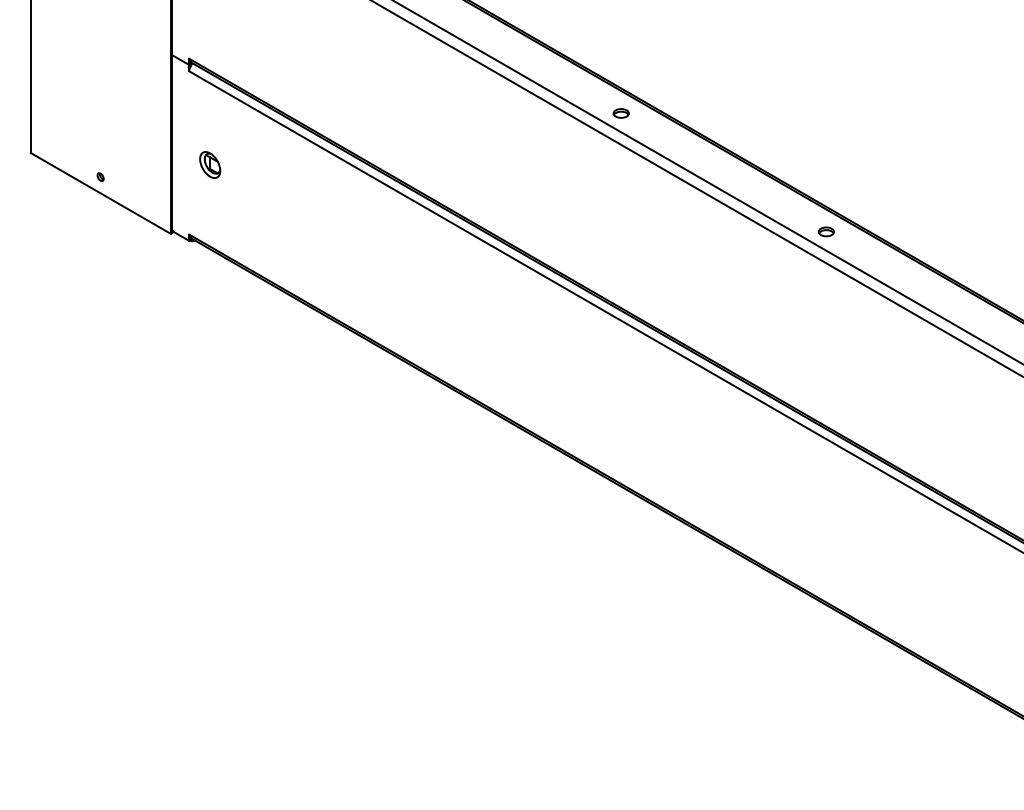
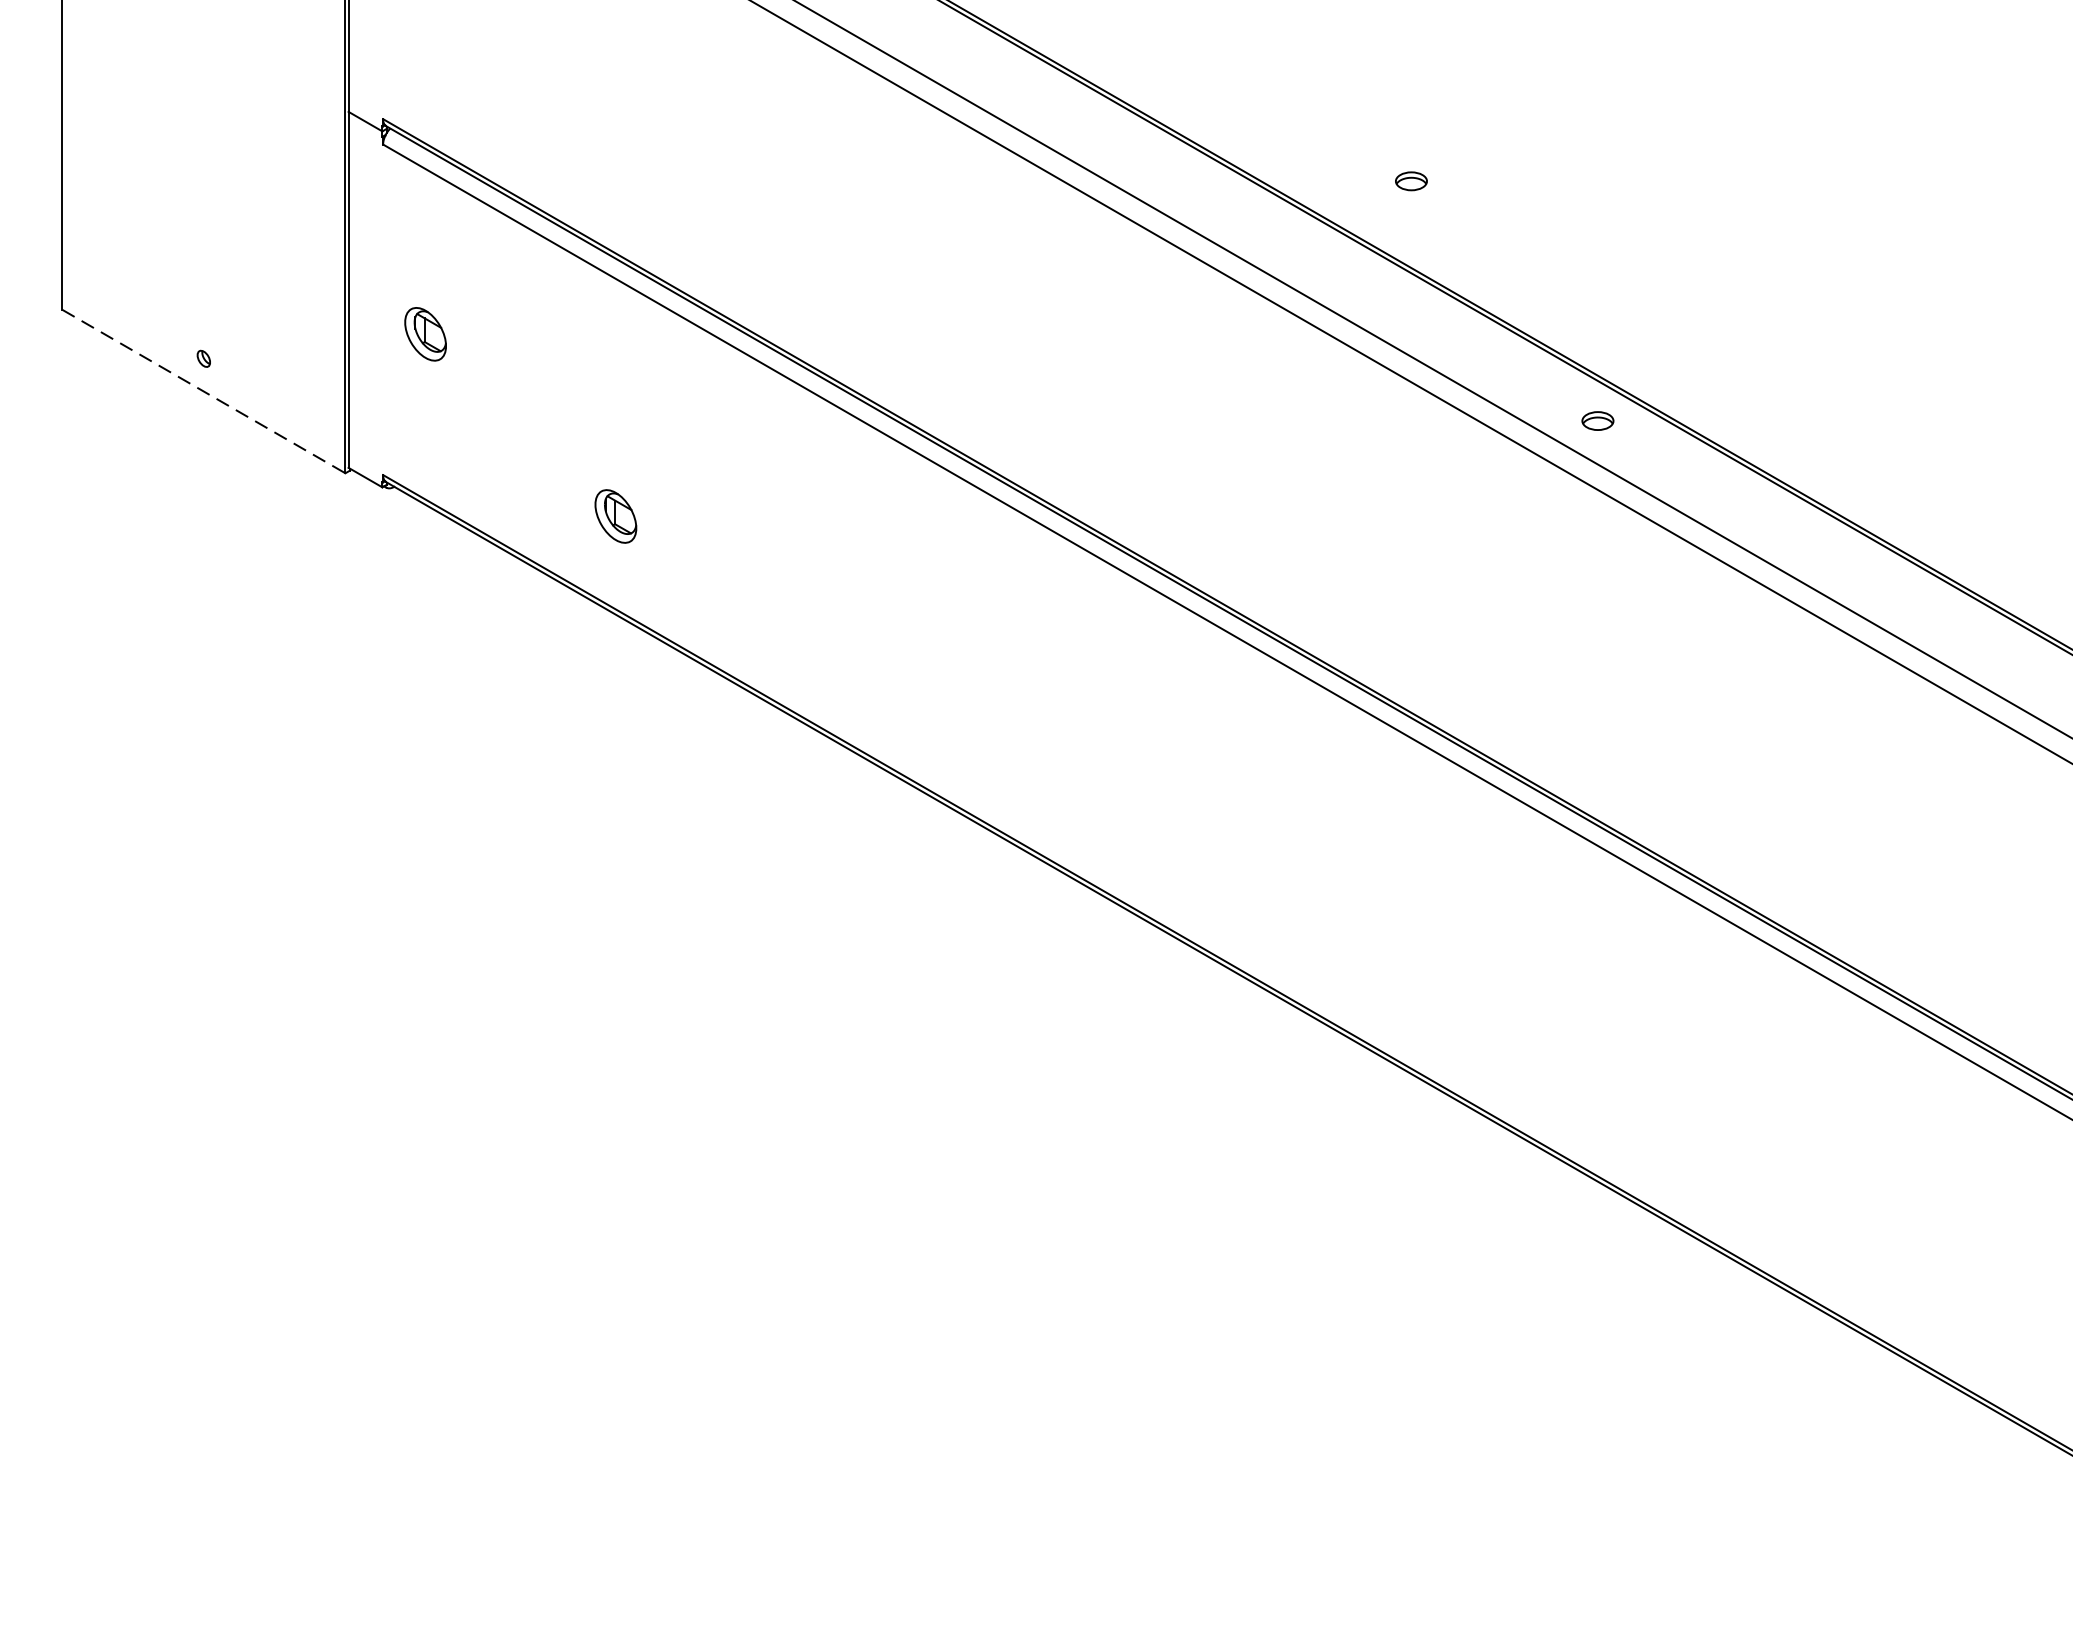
part: (620, 113) -> (1409, 181), moved
line: (100, 193) -> (203, 391), solid -> dashed
part: (825, 231) -> (1596, 420), moved
part: (304, 254) -> (616, 515), added

